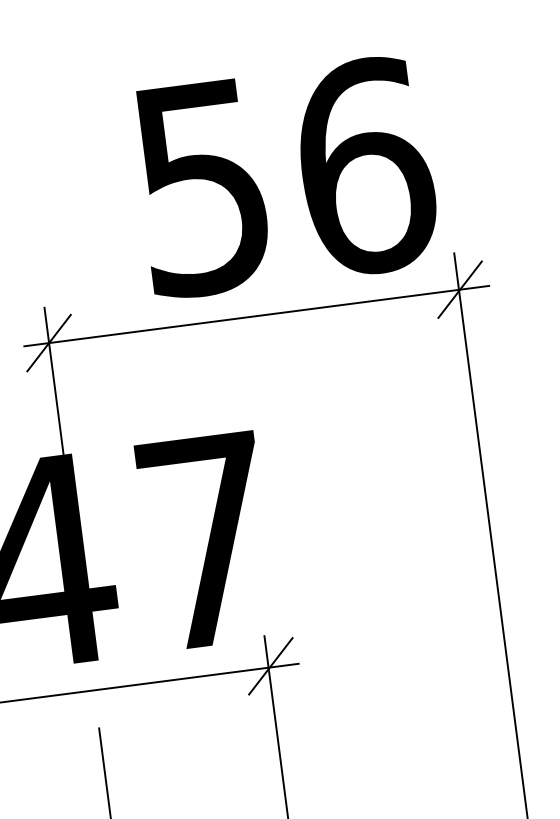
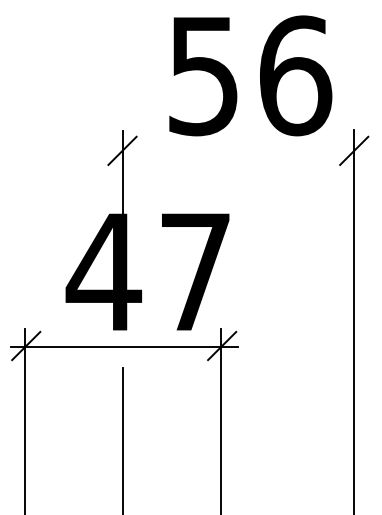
text: (285, 176) -> (250, 75), moved
line: (256, 315) -> (239, 150), removed

